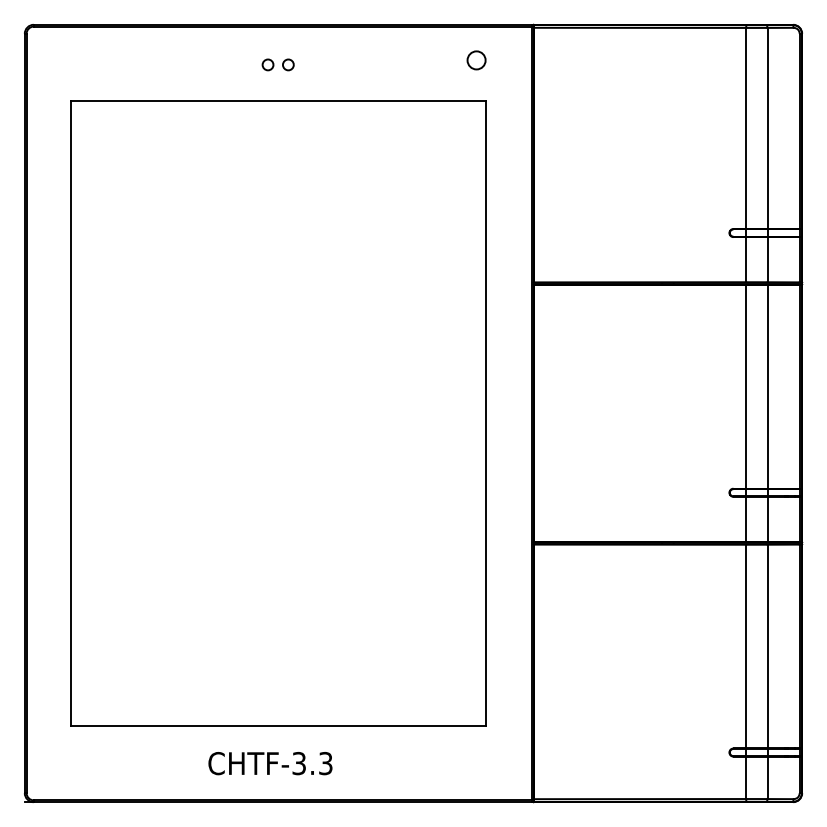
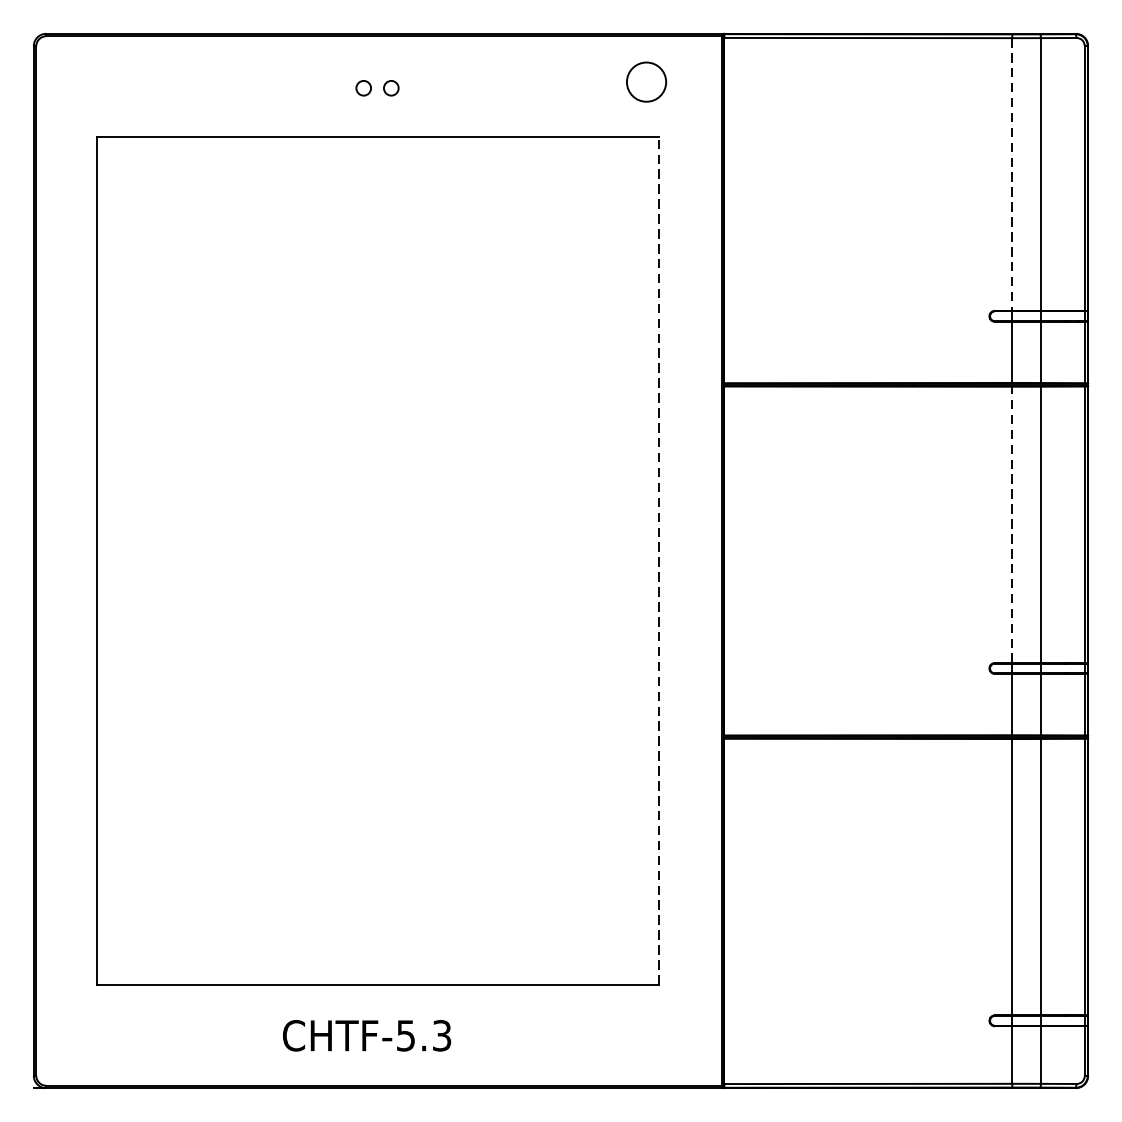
circle: (476, 60) -> (646, 82), size x1.6
line: (746, 128) -> (1012, 174), solid -> dashed
line: (746, 386) -> (1012, 524), solid -> dashed
line: (485, 413) -> (658, 561), solid -> dashed
text: (299, 762) -> (406, 1034), CHTF-3.3 -> CHTF-5.3

